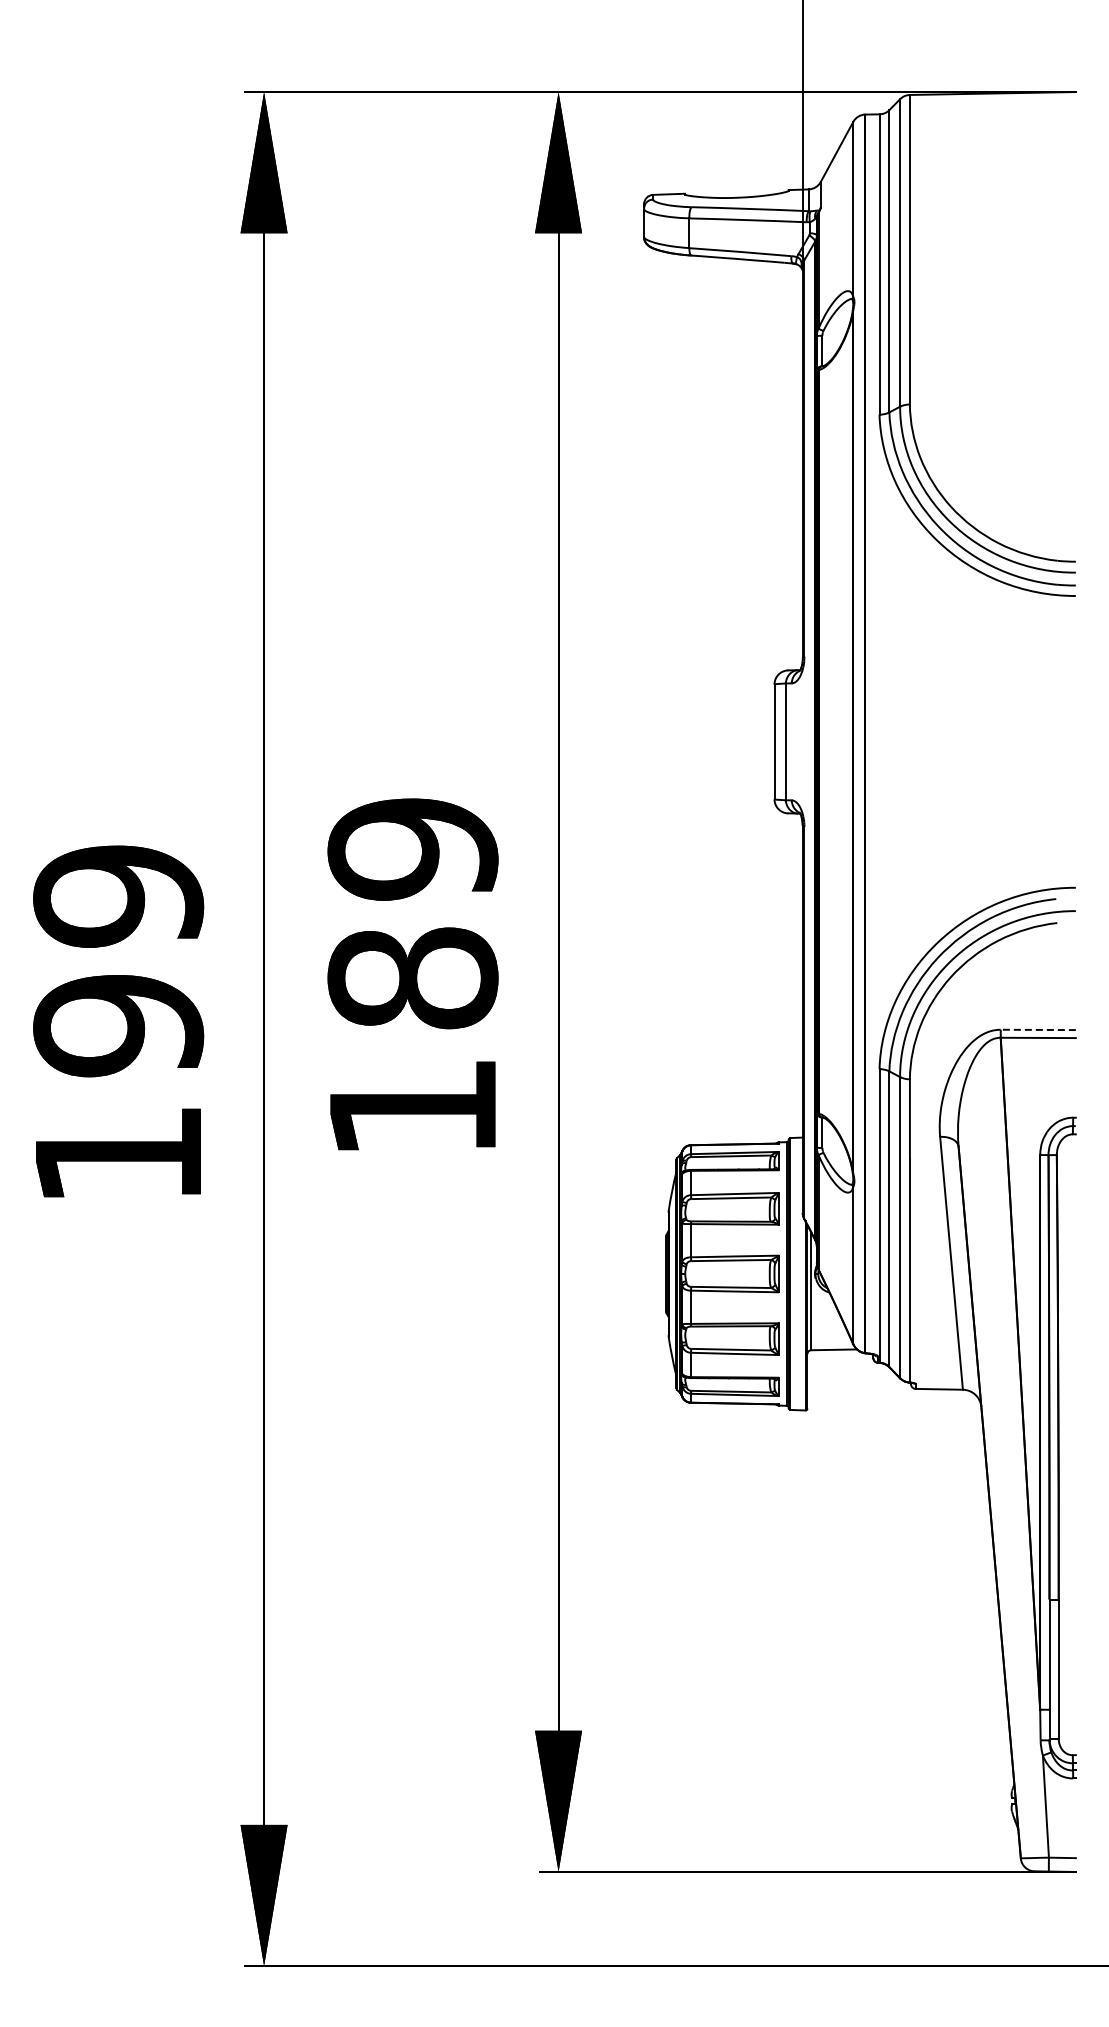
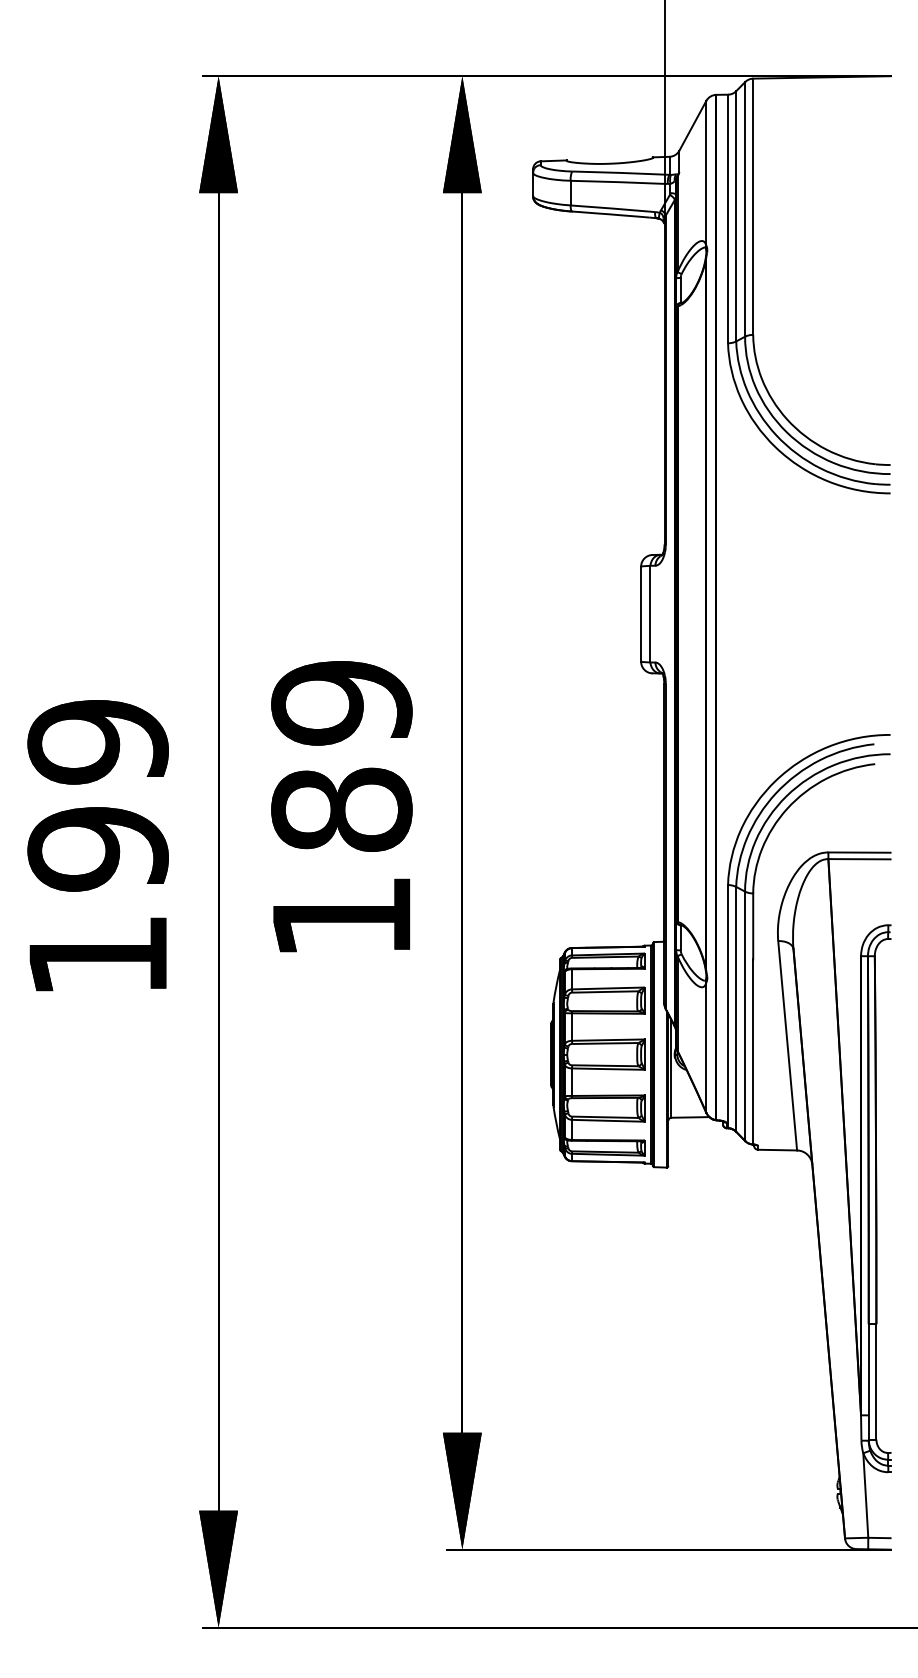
line: (1038, 1029) -> (859, 852), dashed -> solid

